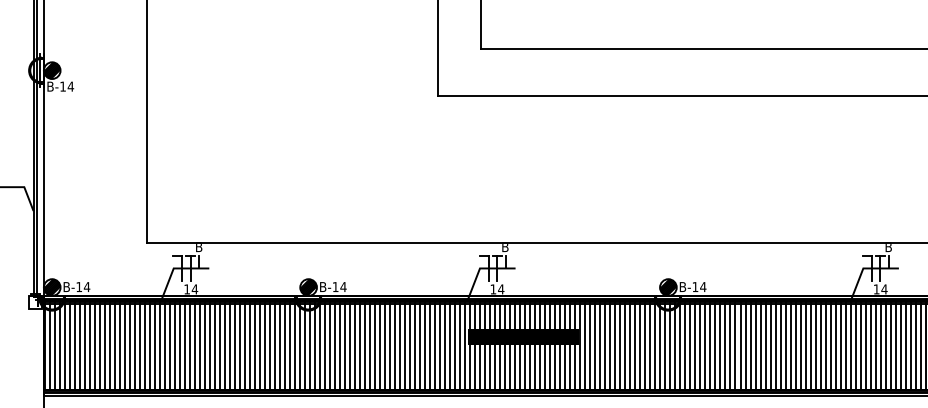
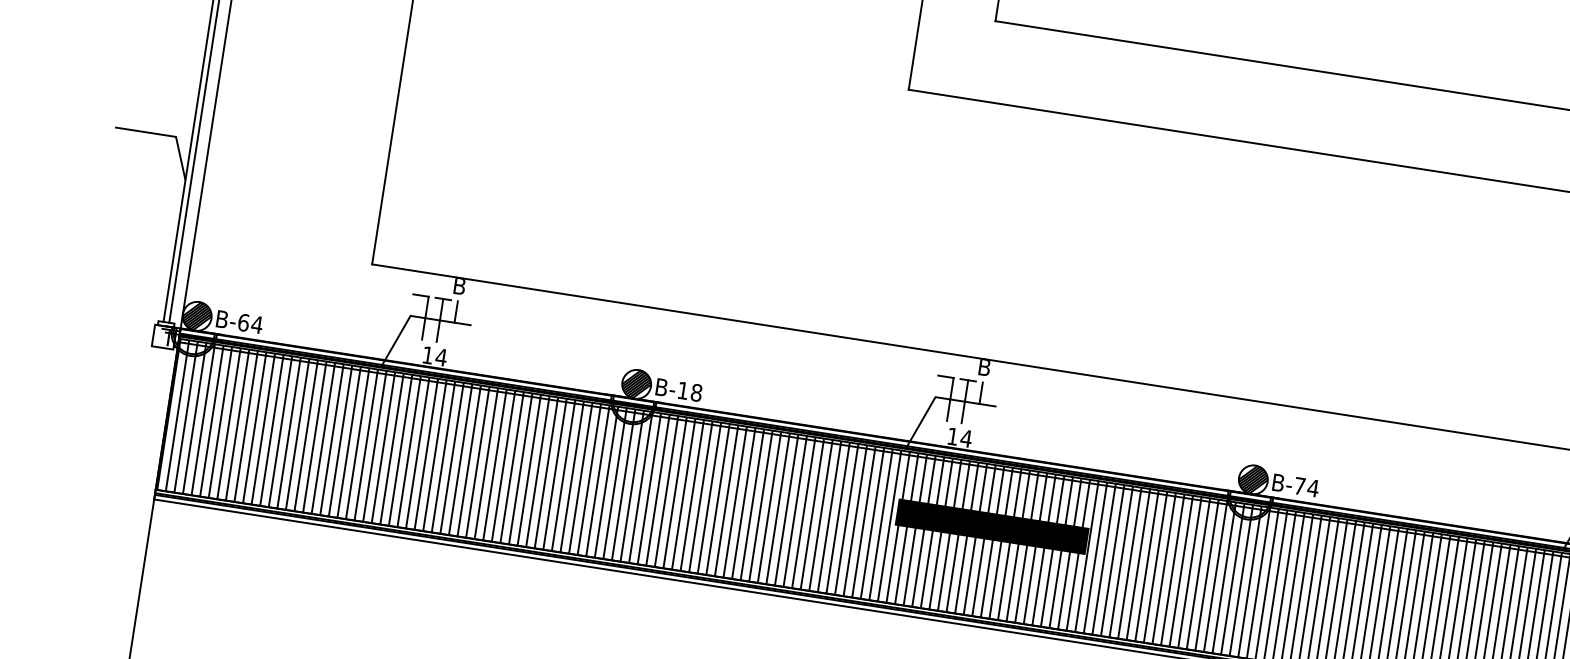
text: (695, 286) -> (1300, 485), B-14 -> B-74
text: (79, 287) -> (243, 323), B-14 -> B-64
text: (343, 287) -> (696, 393), B-14 -> B-18

